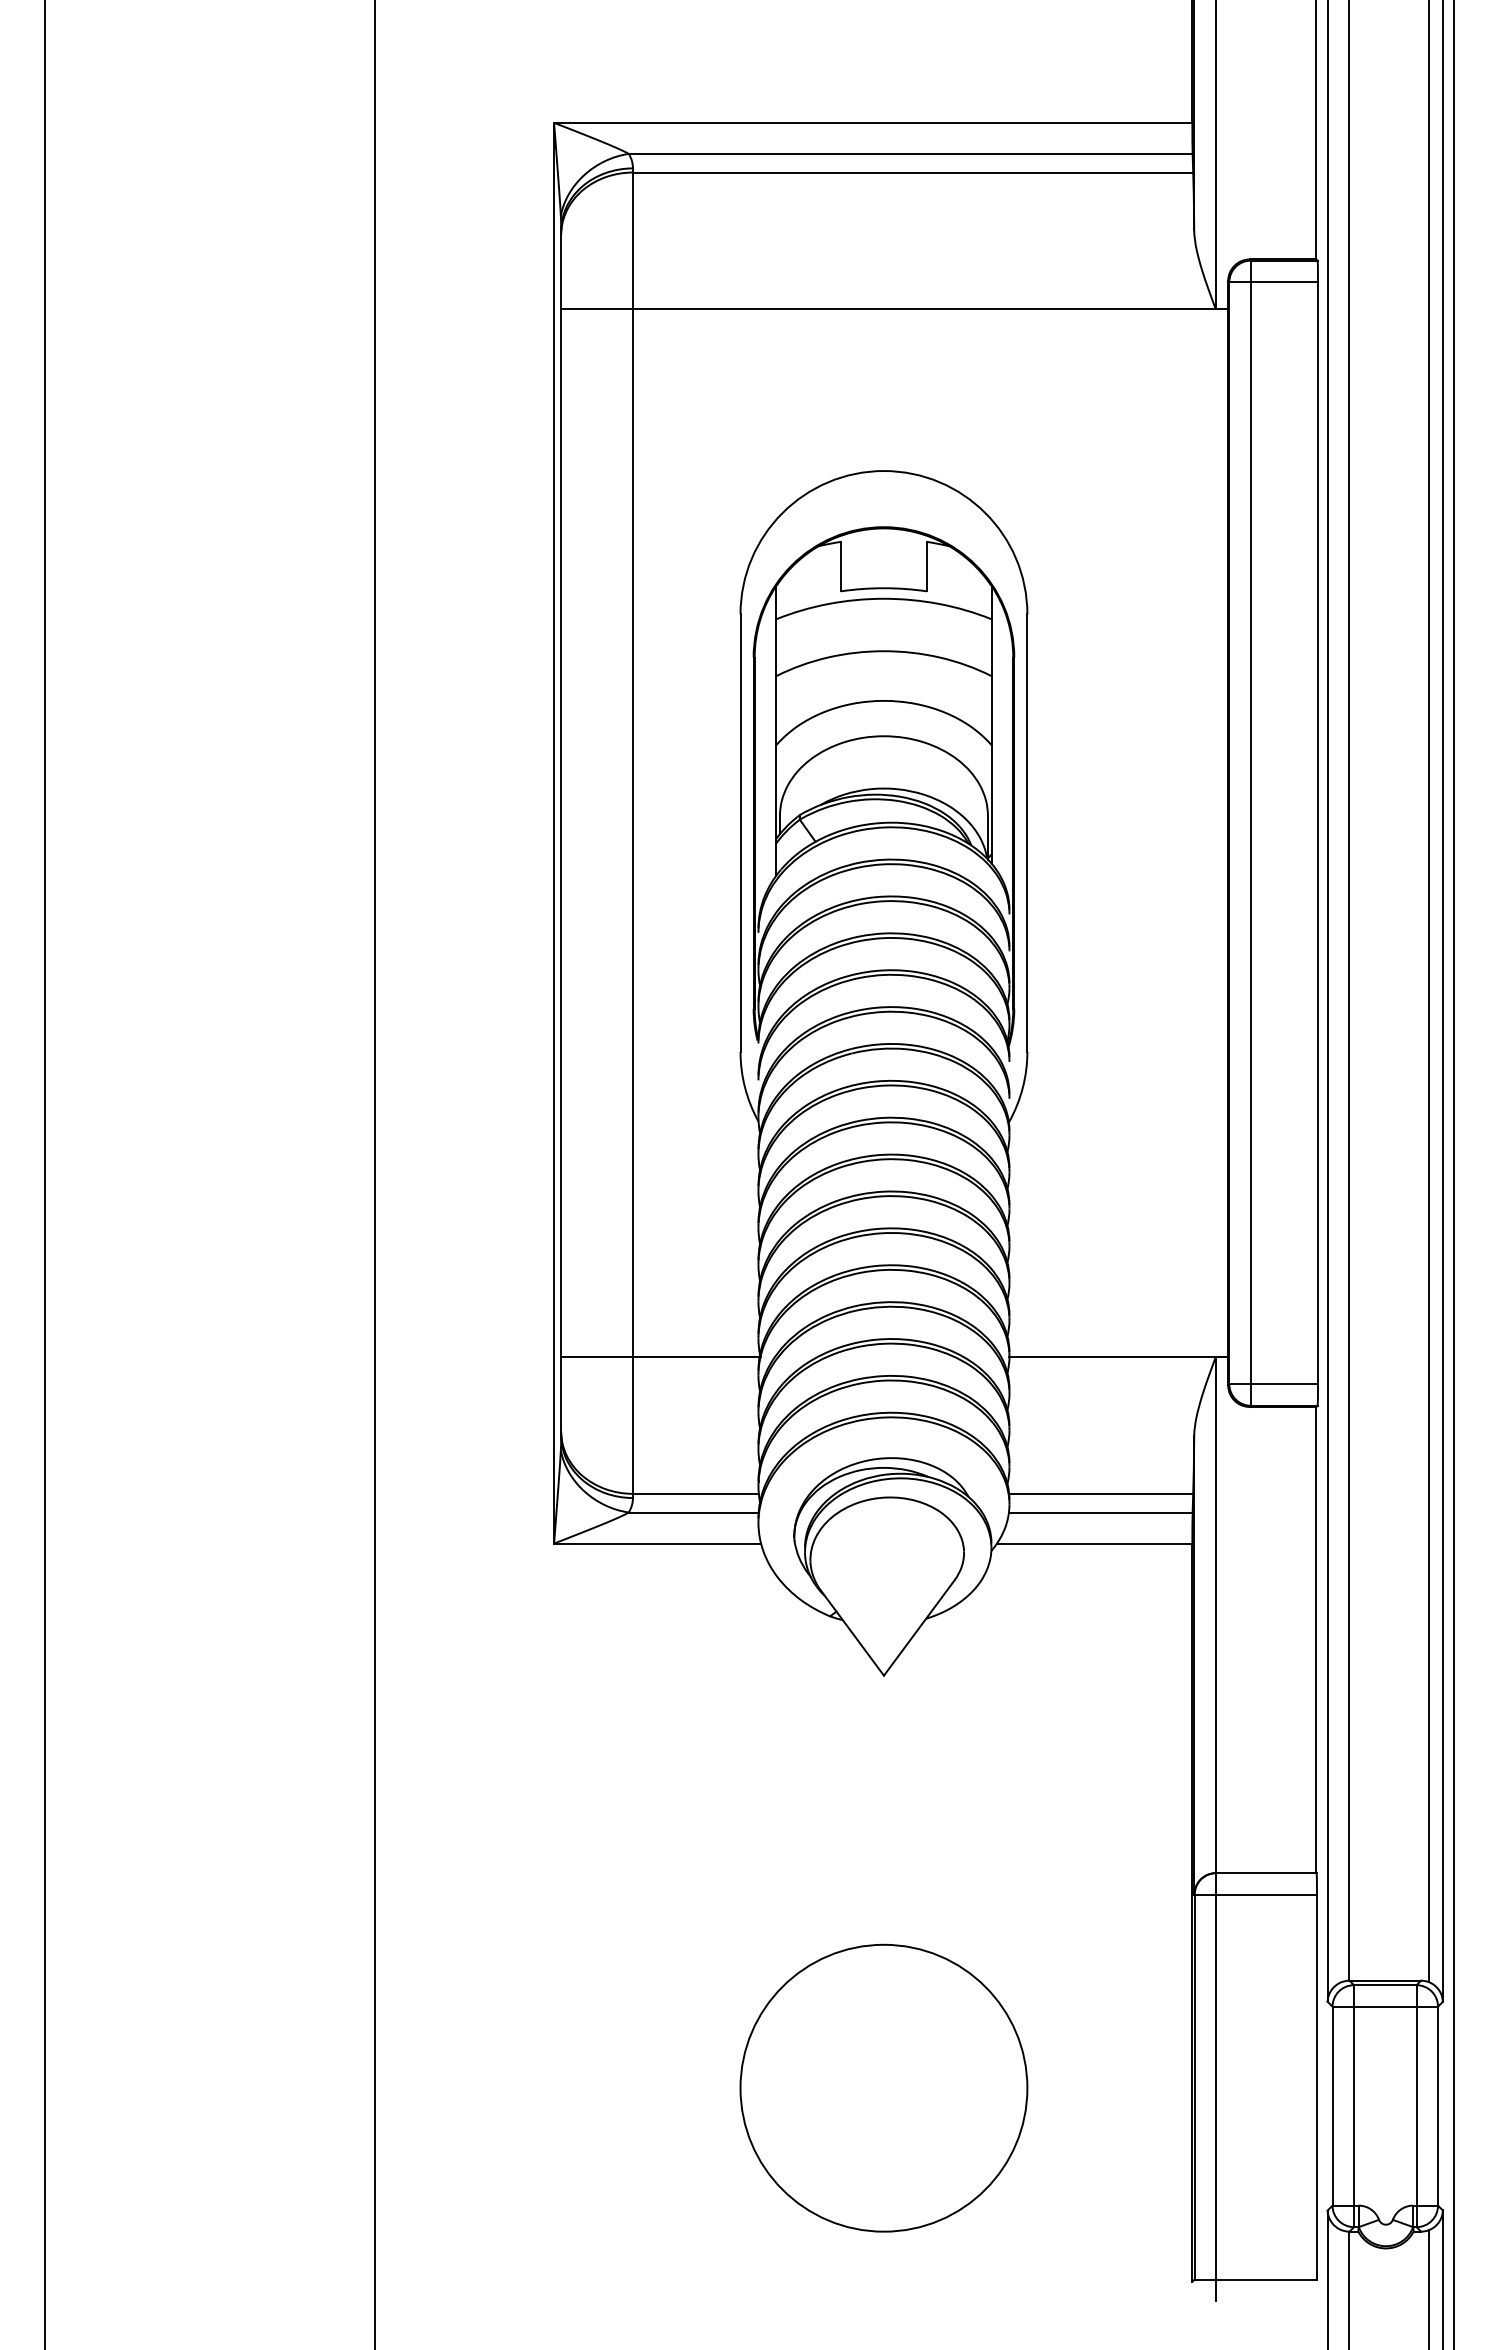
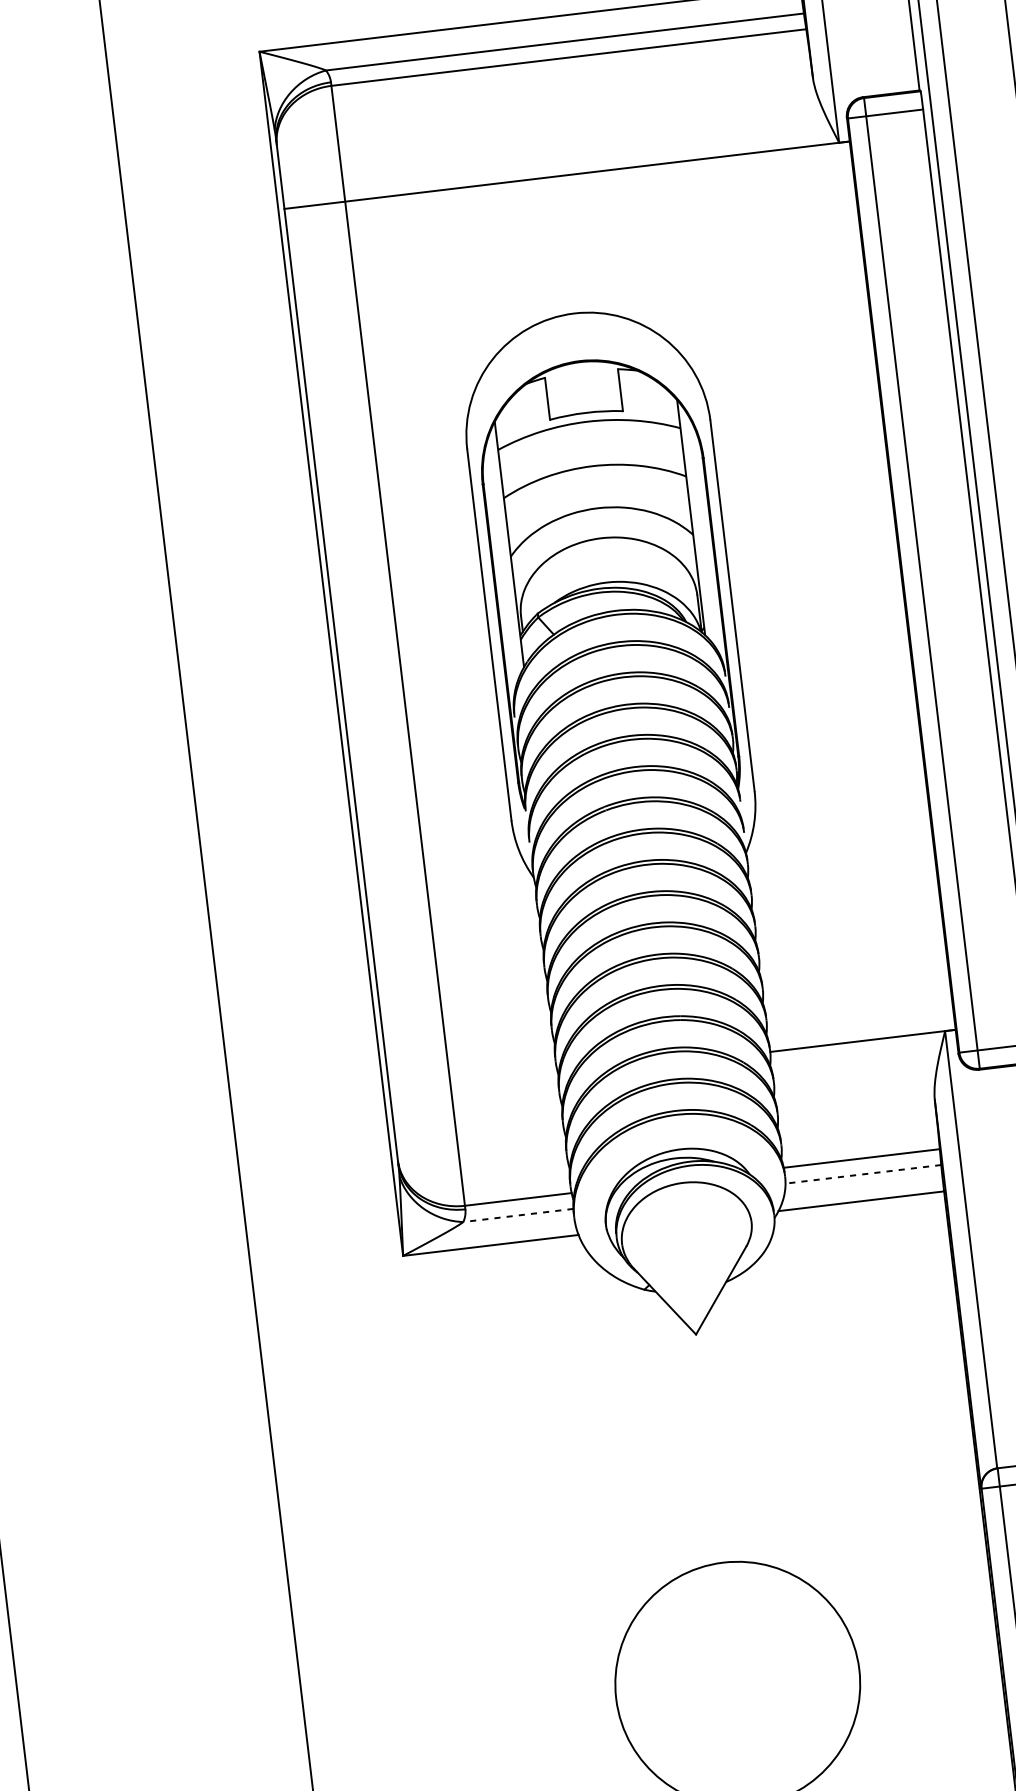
line: (660, 1357) -> (474, 1087), removed
line: (693, 1512) -> (518, 1215), solid -> dashed
line: (1100, 1512) -> (863, 1174), solid -> dashed

